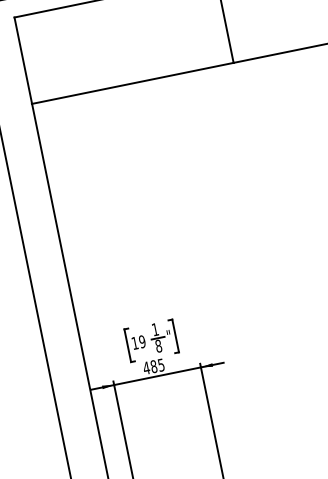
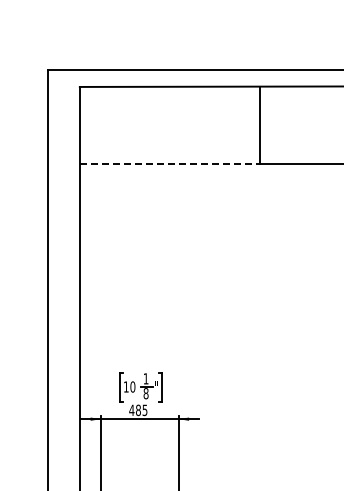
line: (132, 83) -> (169, 164), solid -> dashed
text: (141, 341) -> (132, 386), 19 -> 10

